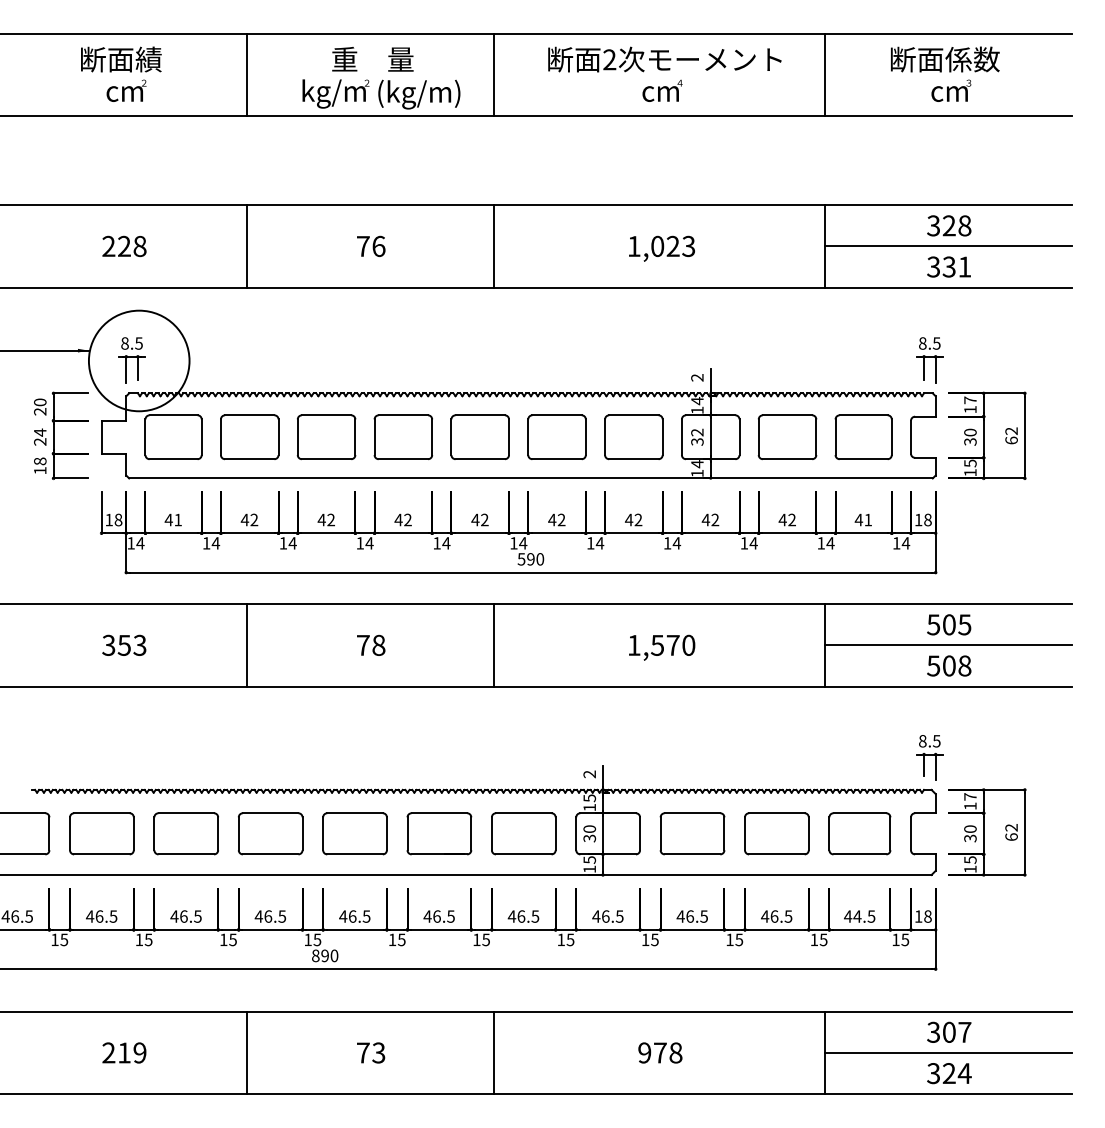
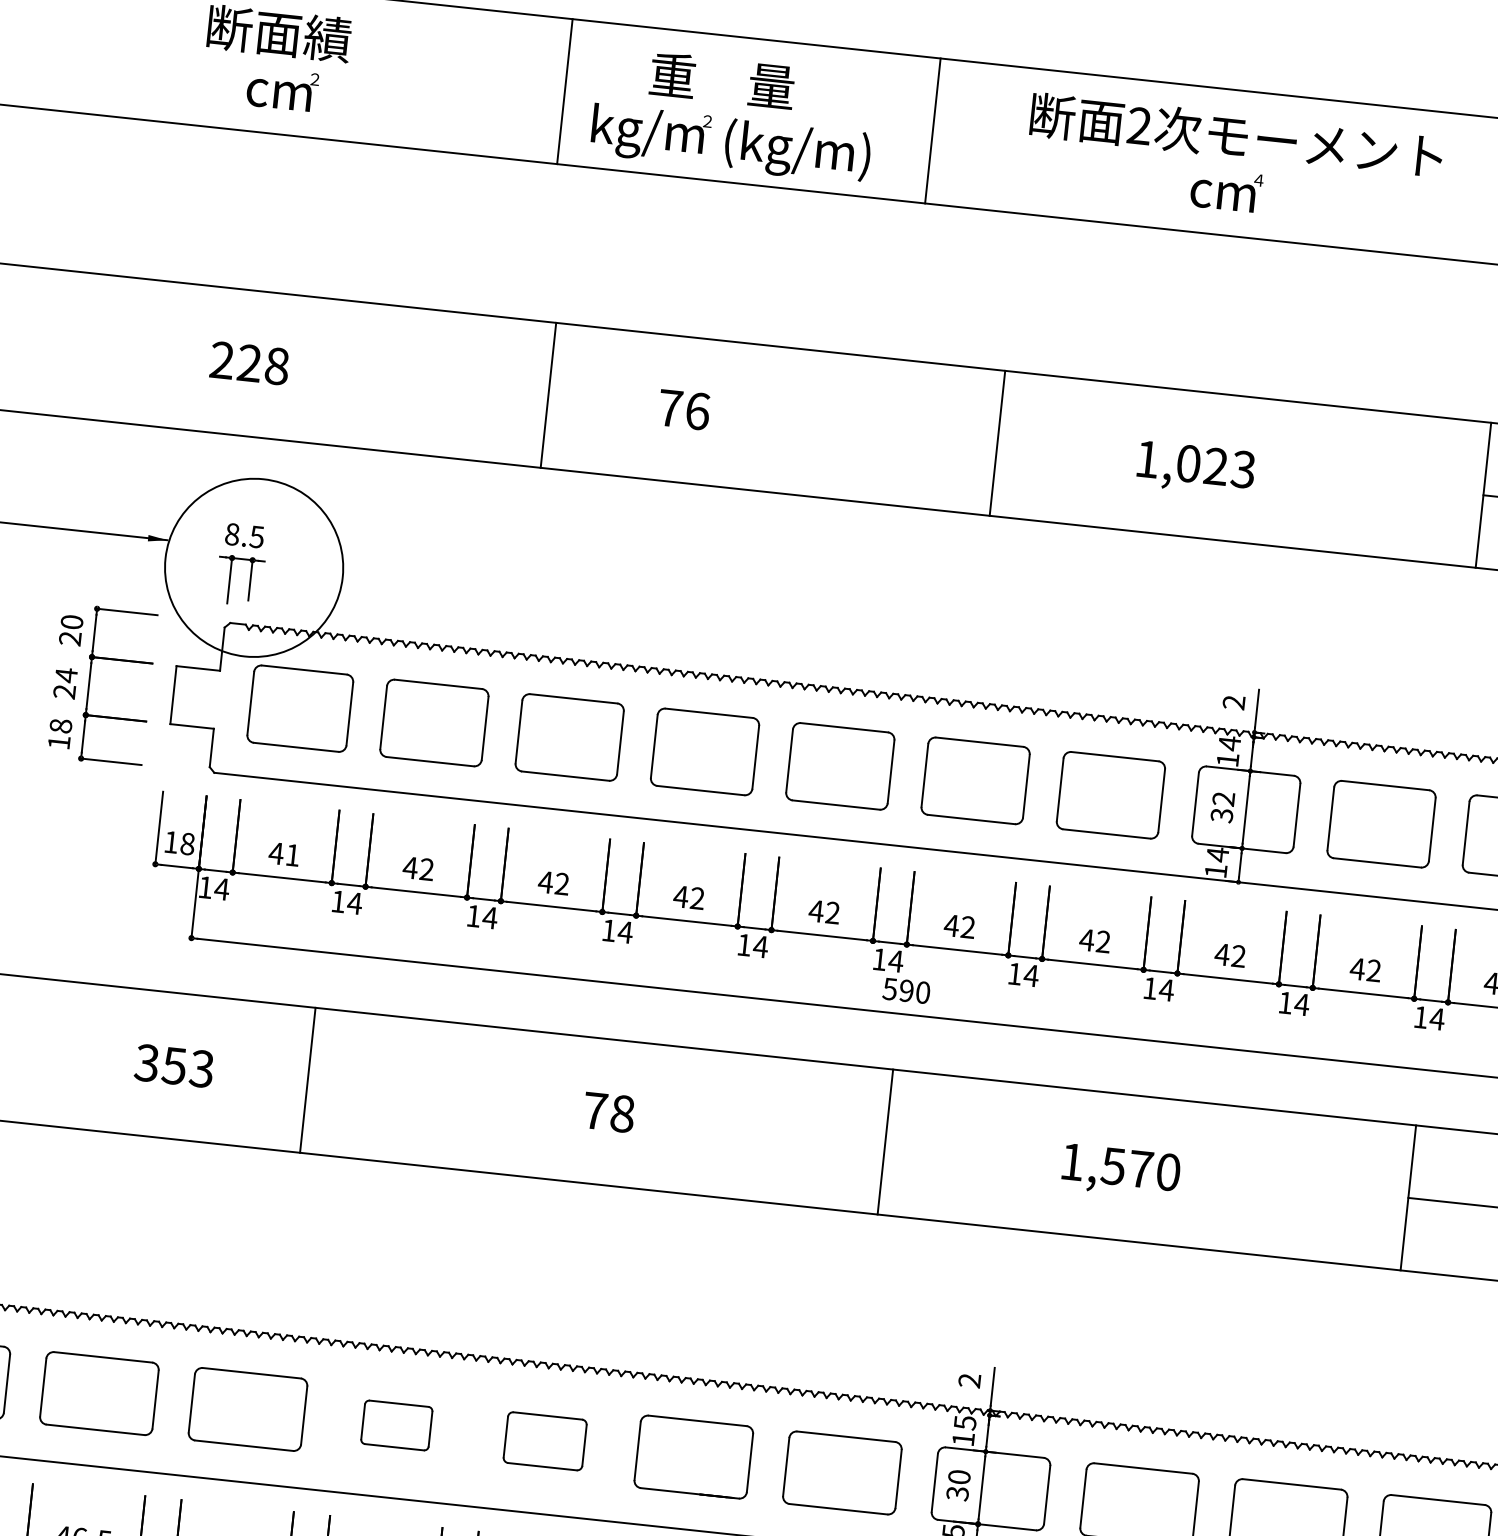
line: (247, 74) -> (565, 90), moved
line: (247, 246) -> (549, 395), moved
line: (494, 246) -> (998, 443), moved
line: (247, 645) -> (308, 1080), moved
line: (494, 645) -> (886, 1142), moved
part: (270, 833) -> (396, 1424), size x0.6
part: (354, 833) -> (544, 1440), size x0.7

